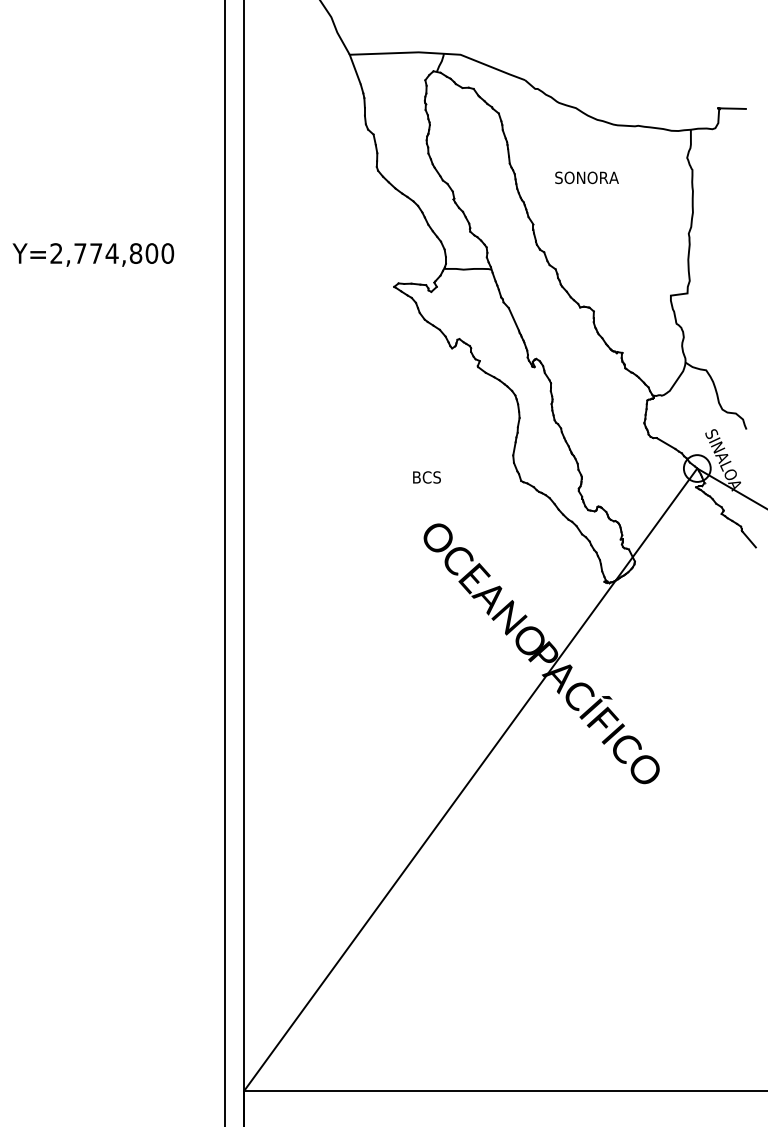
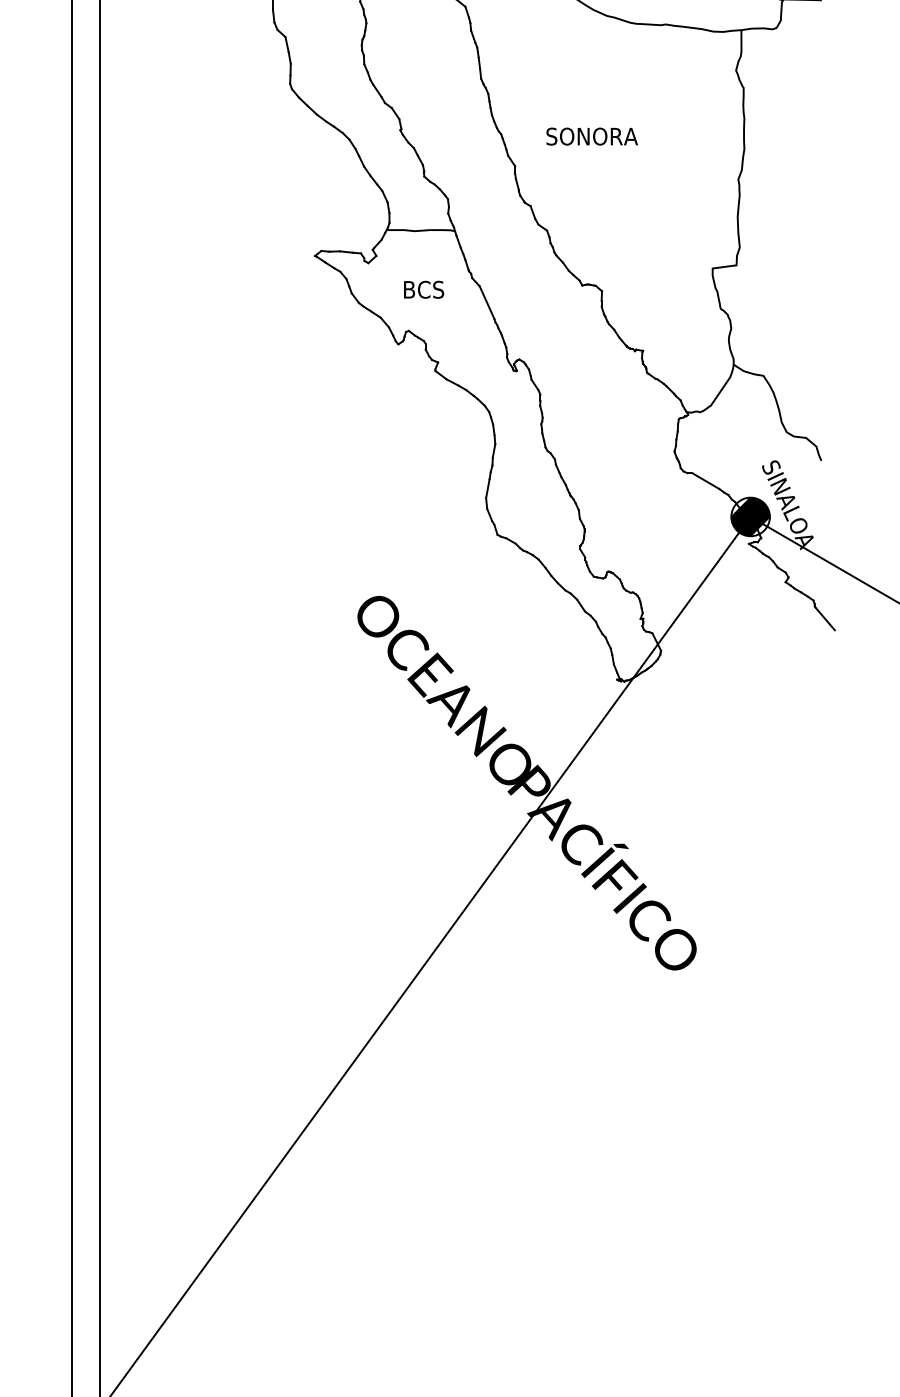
text: (586, 177) -> (591, 136), moved
hatch: (696, 468) -> (749, 516), added
text: (426, 477) -> (423, 289), moved

